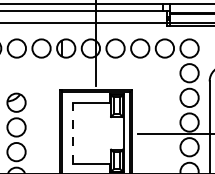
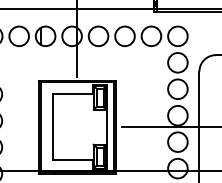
line: (72, 133) -> (52, 127), dashed -> solid

